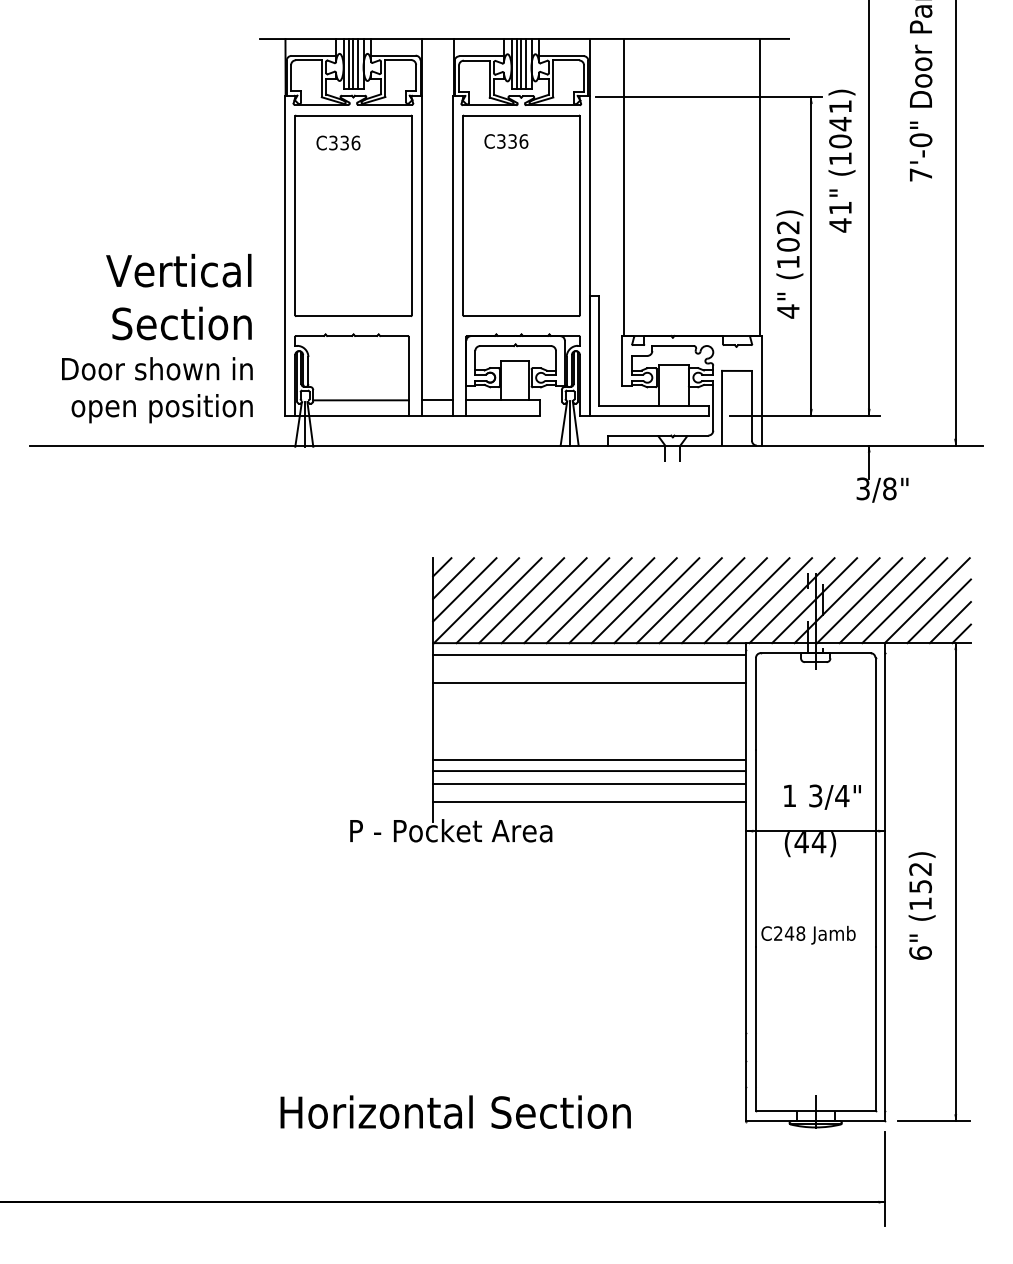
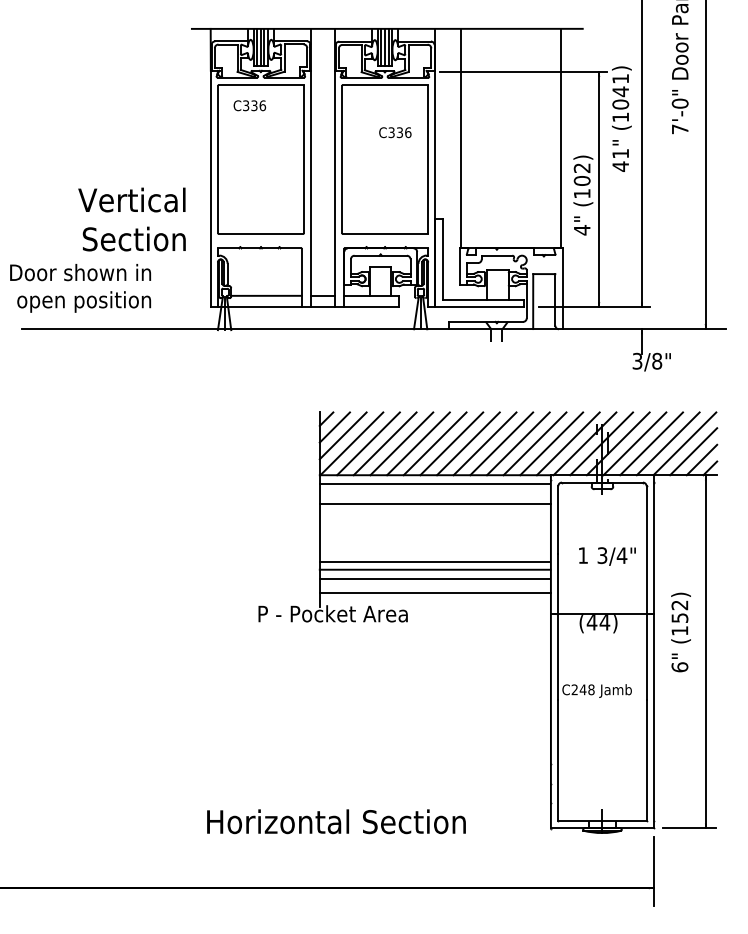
text: (506, 141) -> (395, 132), moved
text: (157, 390) -> (80, 288), moved
text: (822, 796) -> (607, 556), moved
text: (921, 905) -> (680, 632), moved

